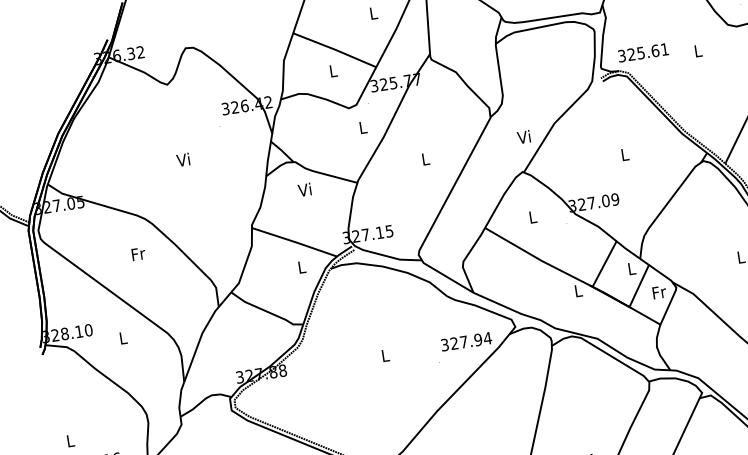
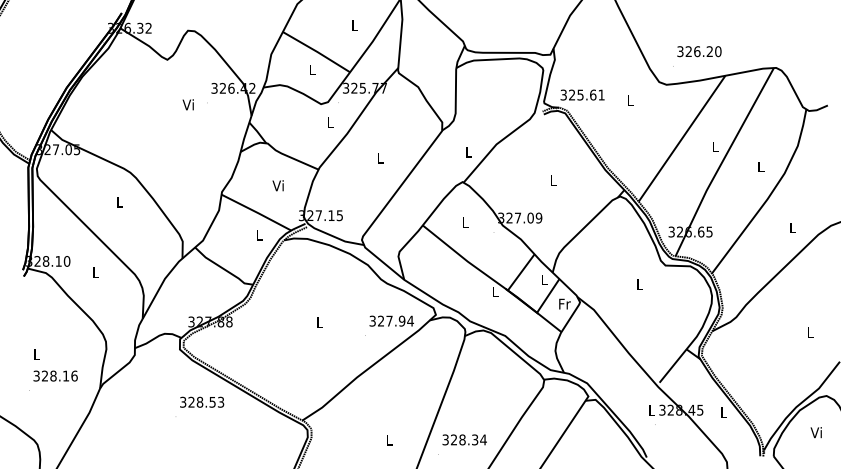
text: (522, 136) -> (467, 151), Vi -> L
text: (182, 159) -> (187, 104), moved
text: (303, 189) -> (277, 185), moved
text: (138, 254) -> (120, 202), Fr -> L

